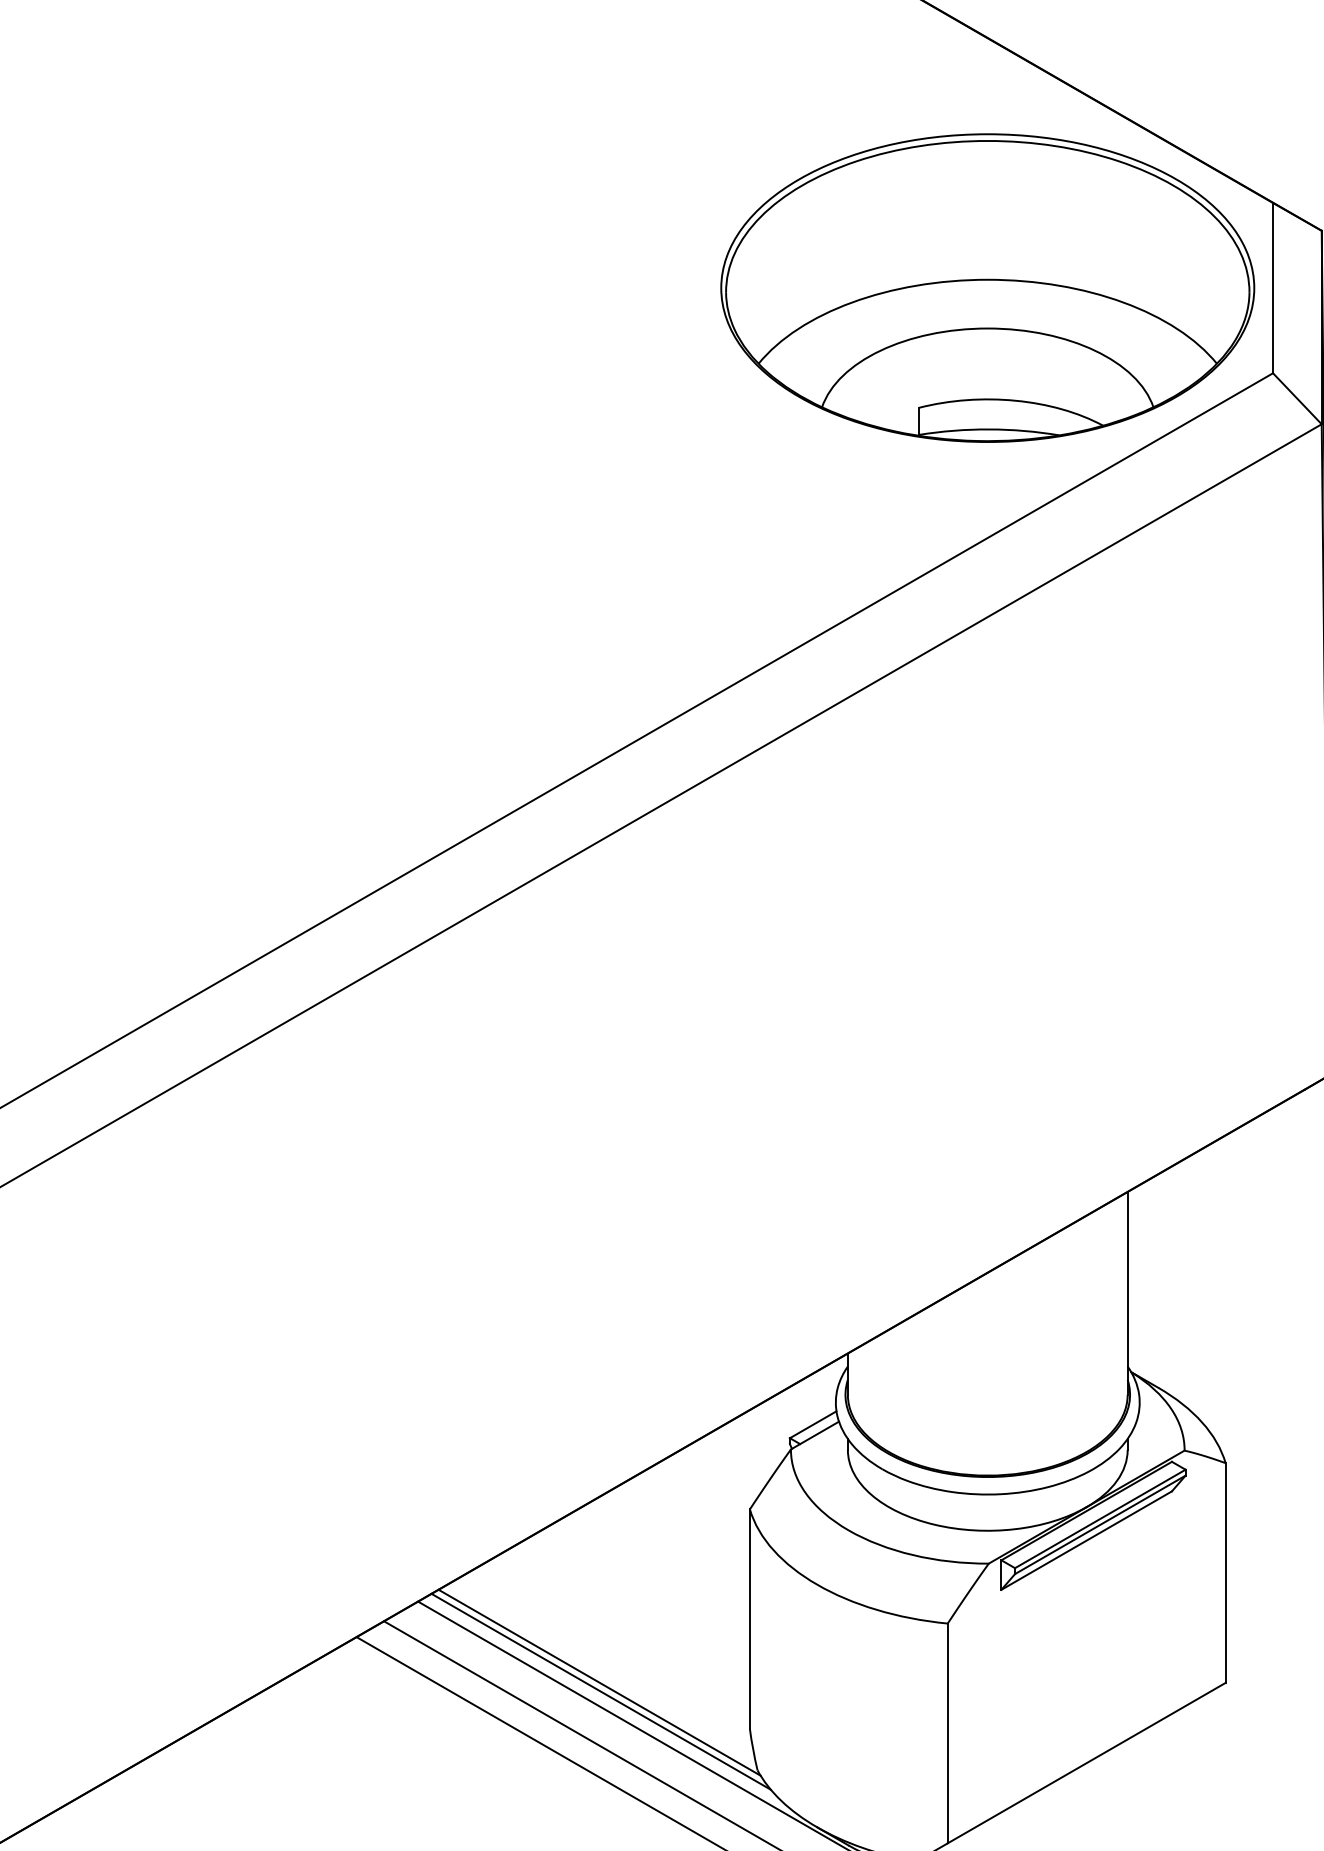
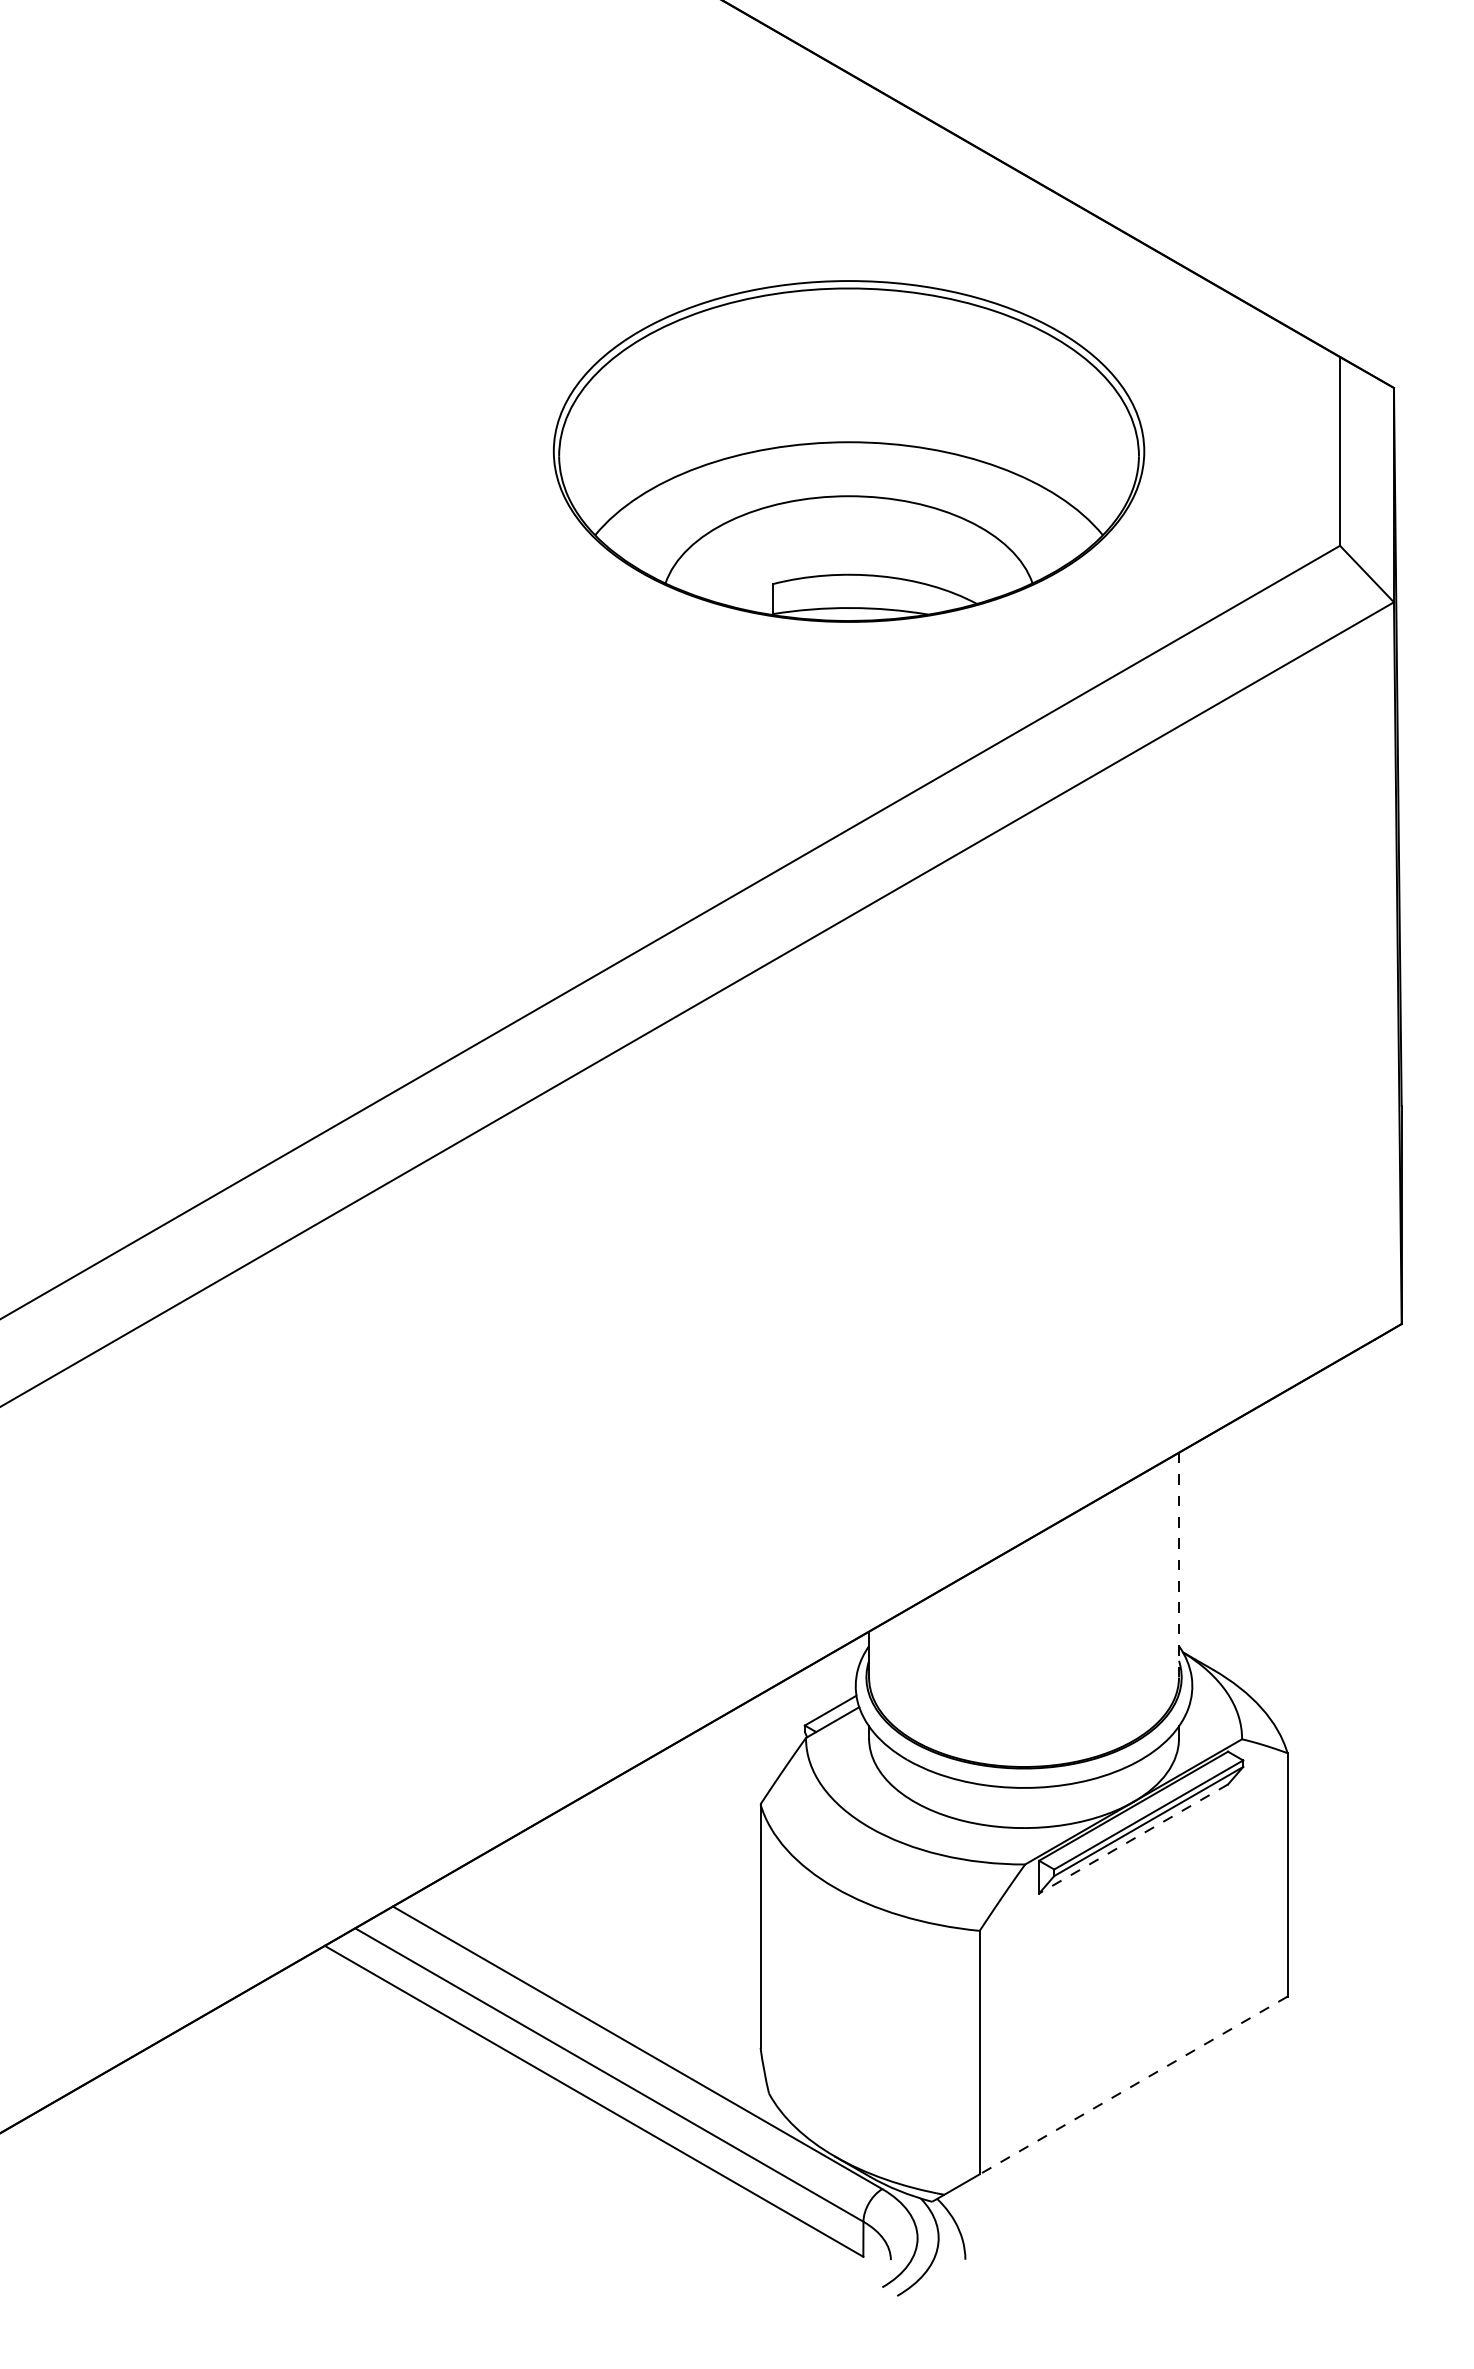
part: (987, 288) -> (848, 451), moved
line: (1128, 1293) -> (1179, 1565), solid -> dashed
line: (1086, 1541) -> (1133, 1839), solid -> dashed
line: (599, 1682) -> (593, 1996), removed
line: (600, 1690) -> (595, 2005), removed
line: (1086, 1763) -> (1133, 2085), solid -> dashed

